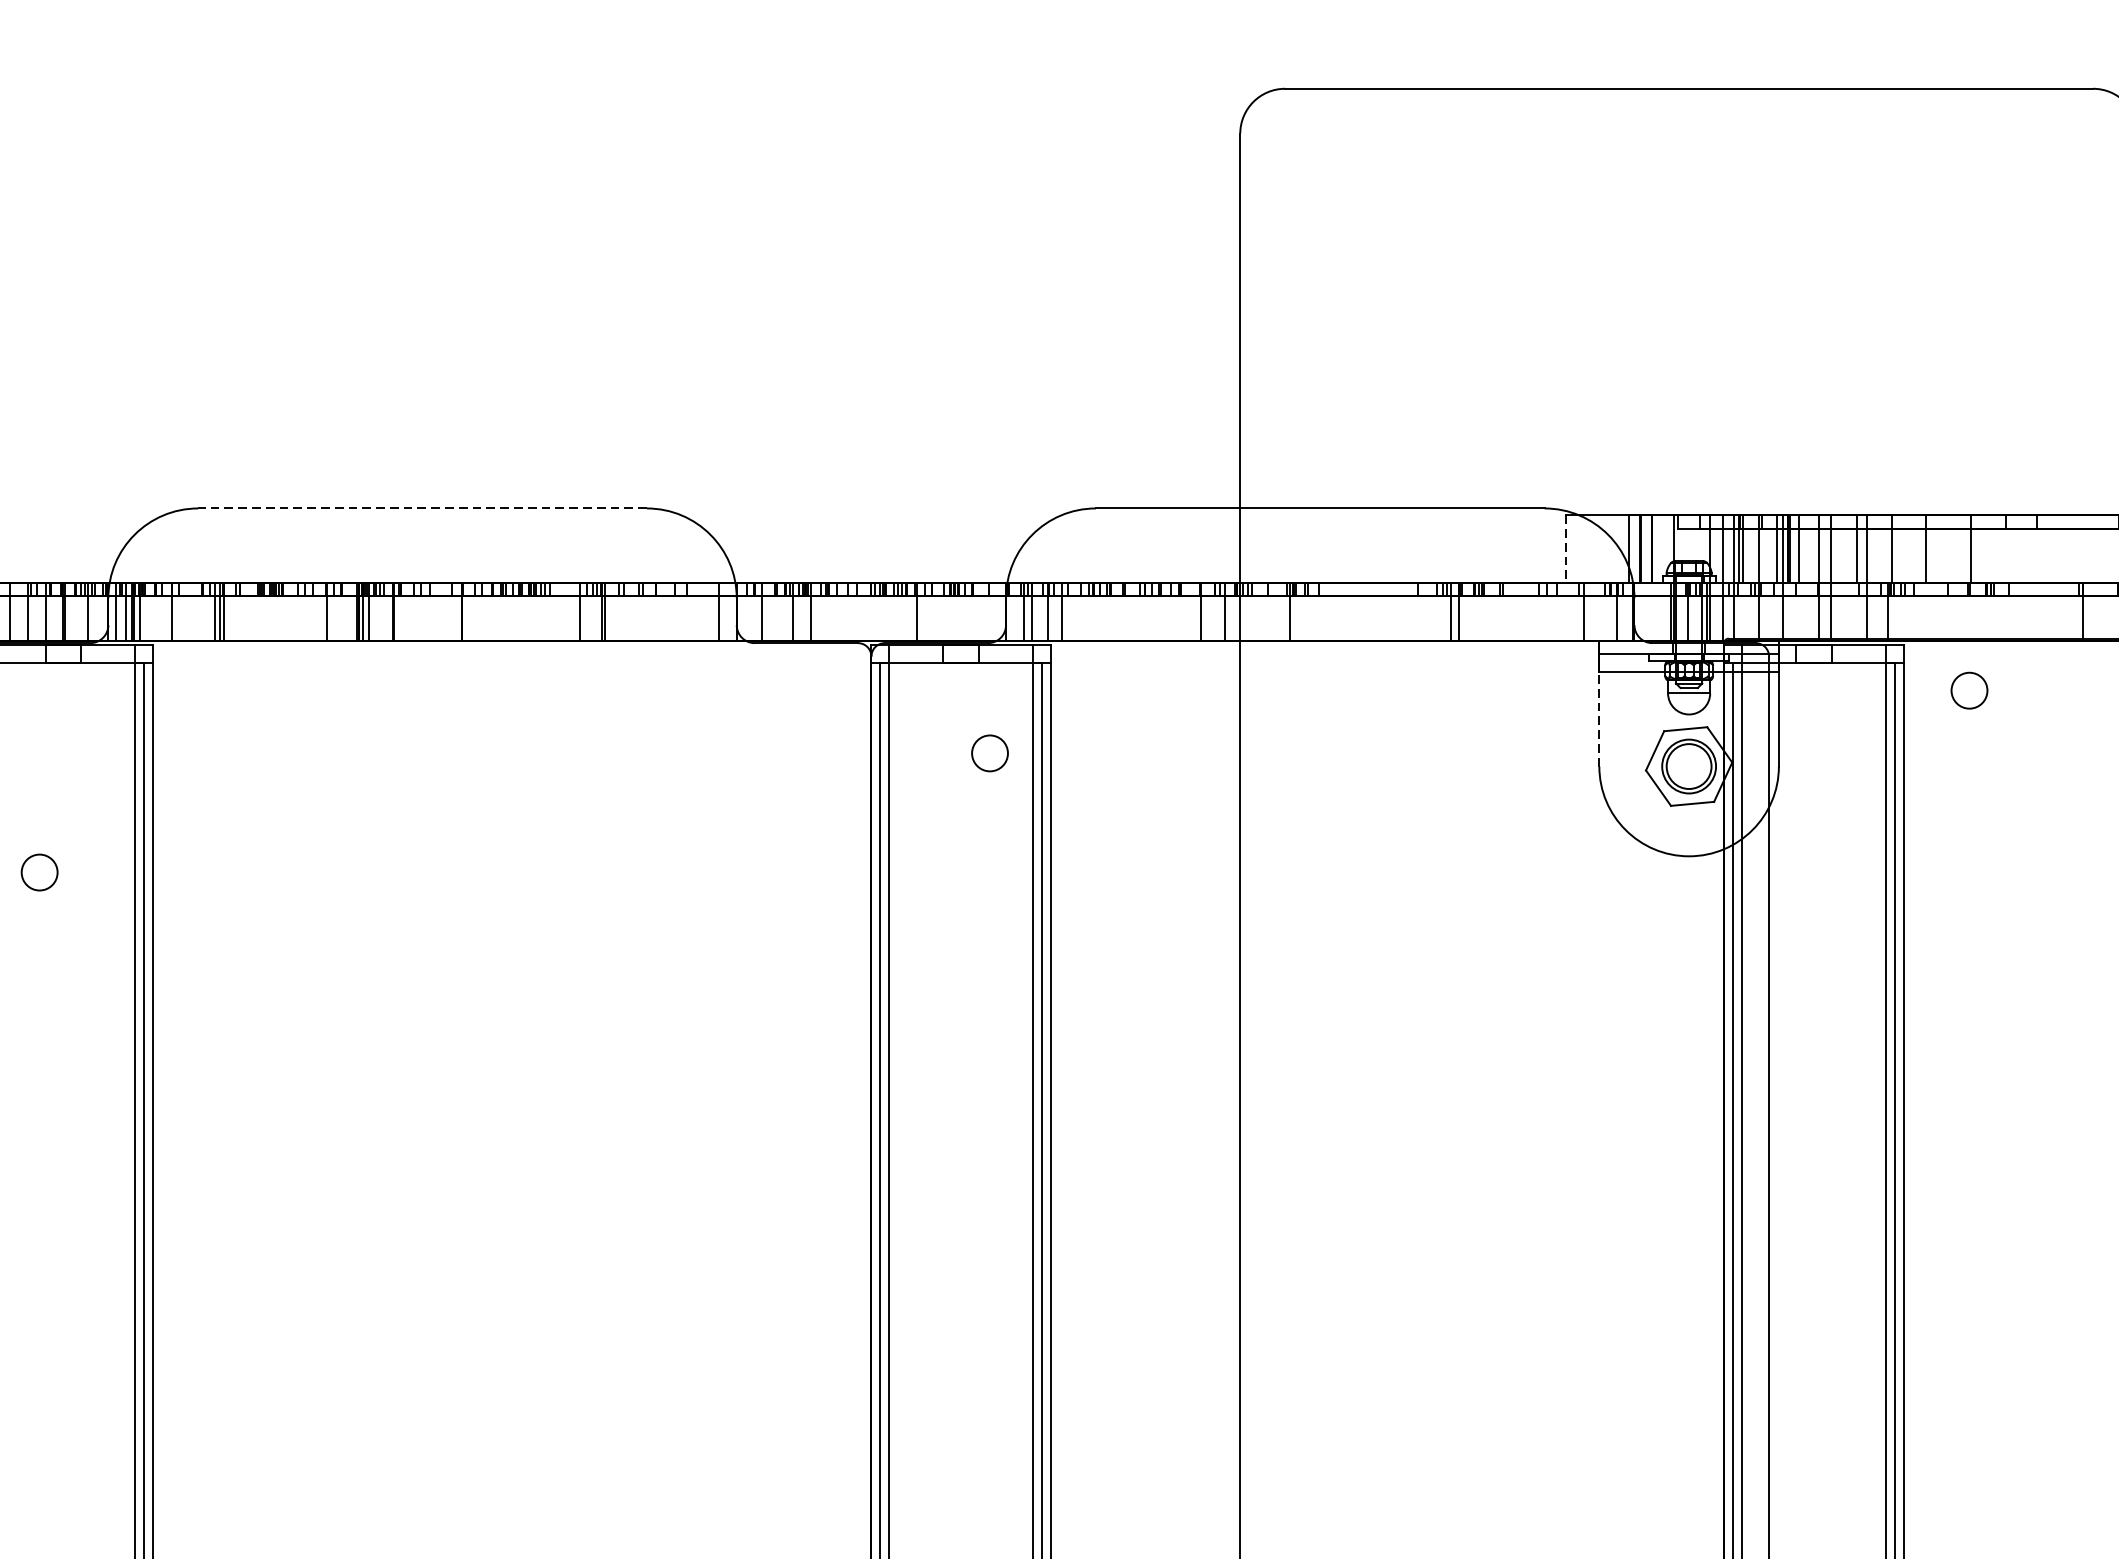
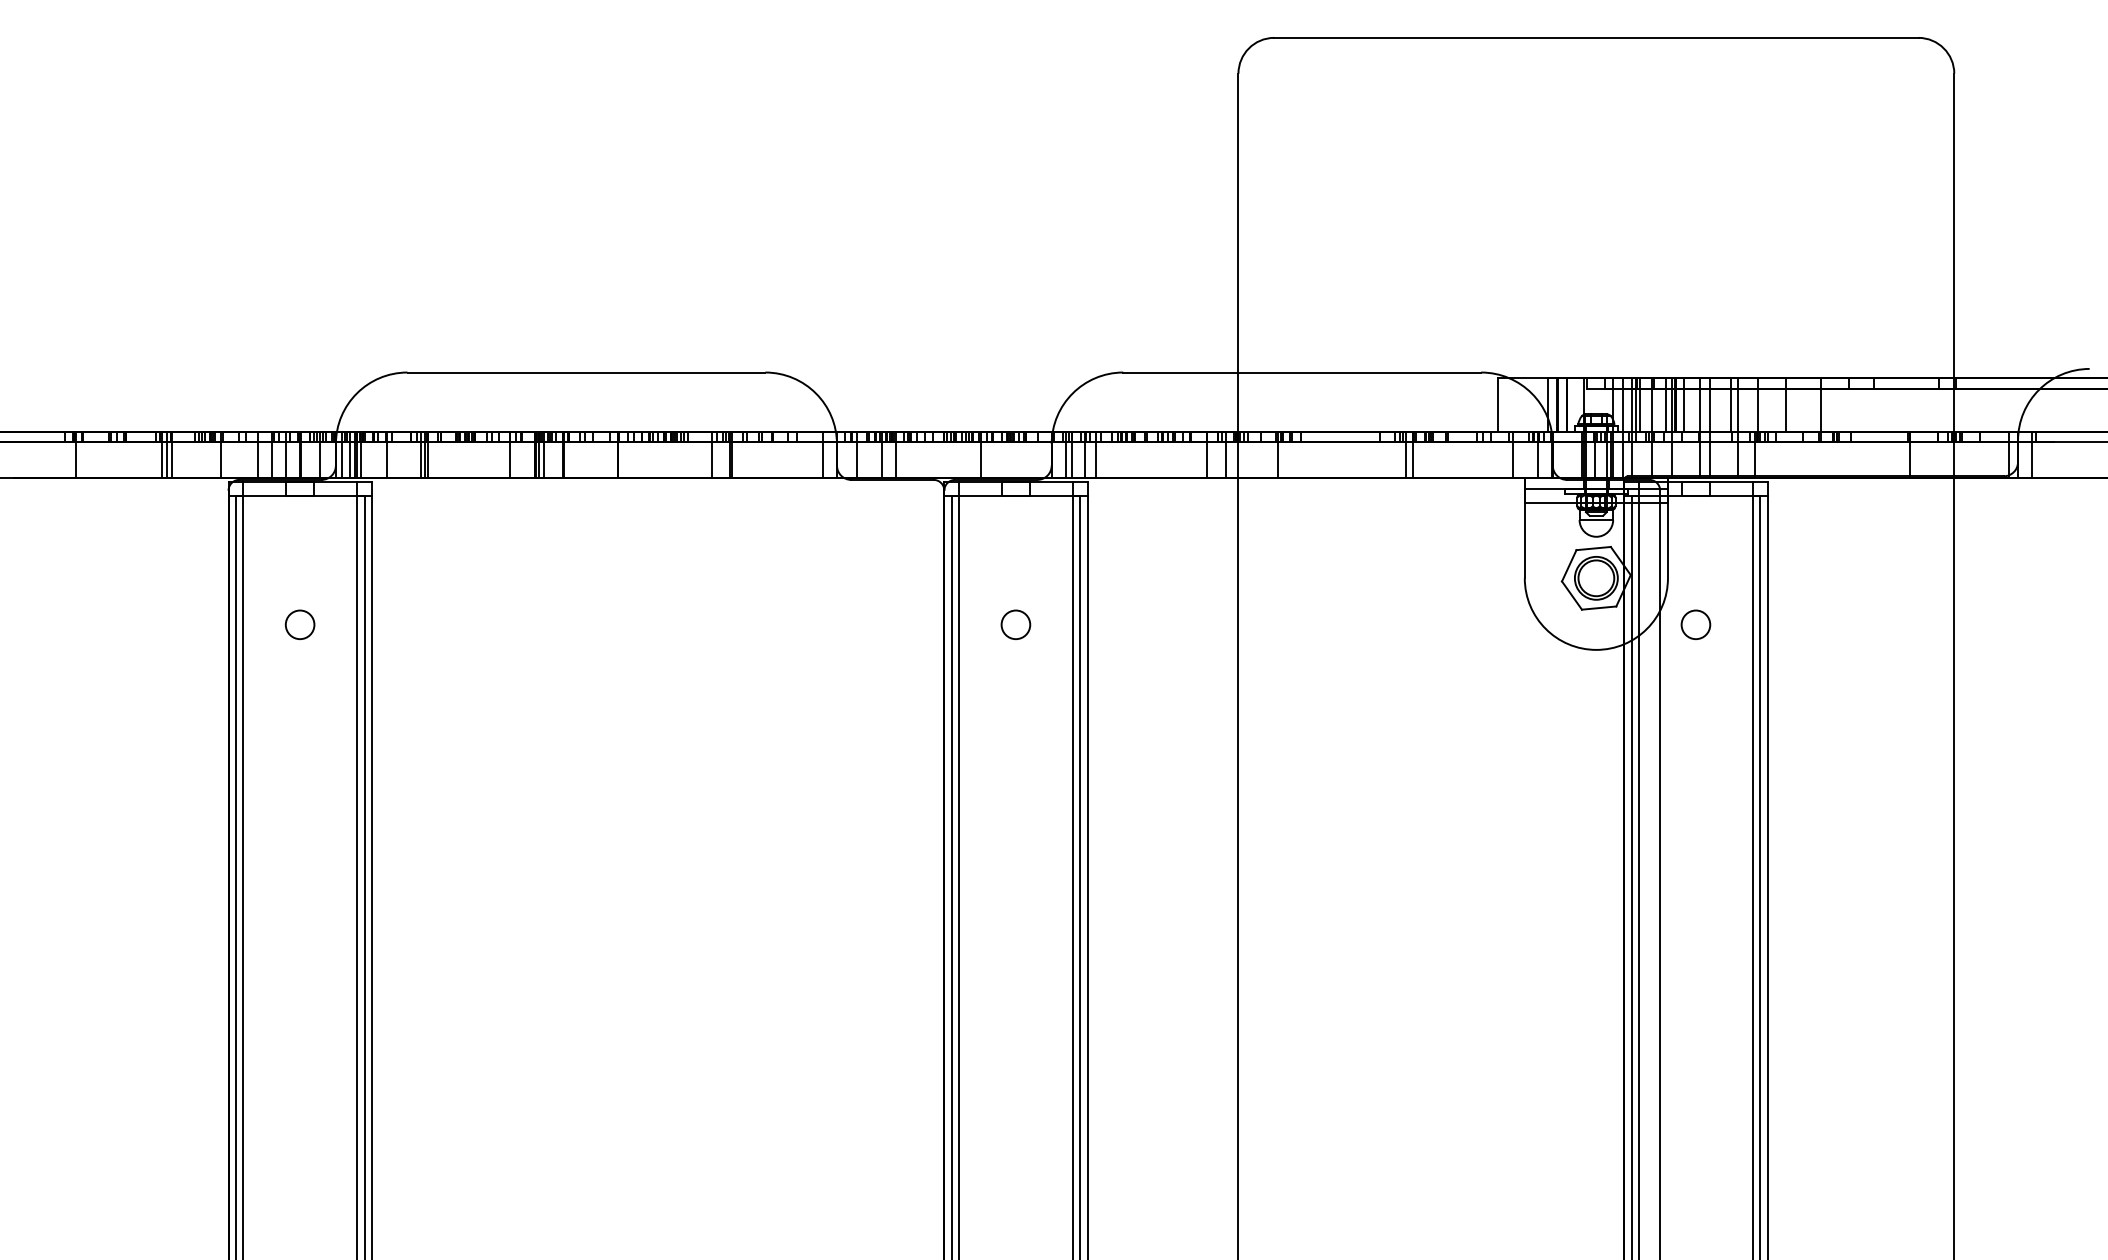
line: (422, 508) -> (586, 372), dashed -> solid
line: (1565, 548) -> (1497, 404), dashed -> solid
circle: (1968, 690) -> (1695, 624), moved
line: (1598, 719) -> (1524, 540), dashed -> solid
circle: (989, 752) -> (1015, 624), moved
circle: (38, 872) -> (299, 624), moved

